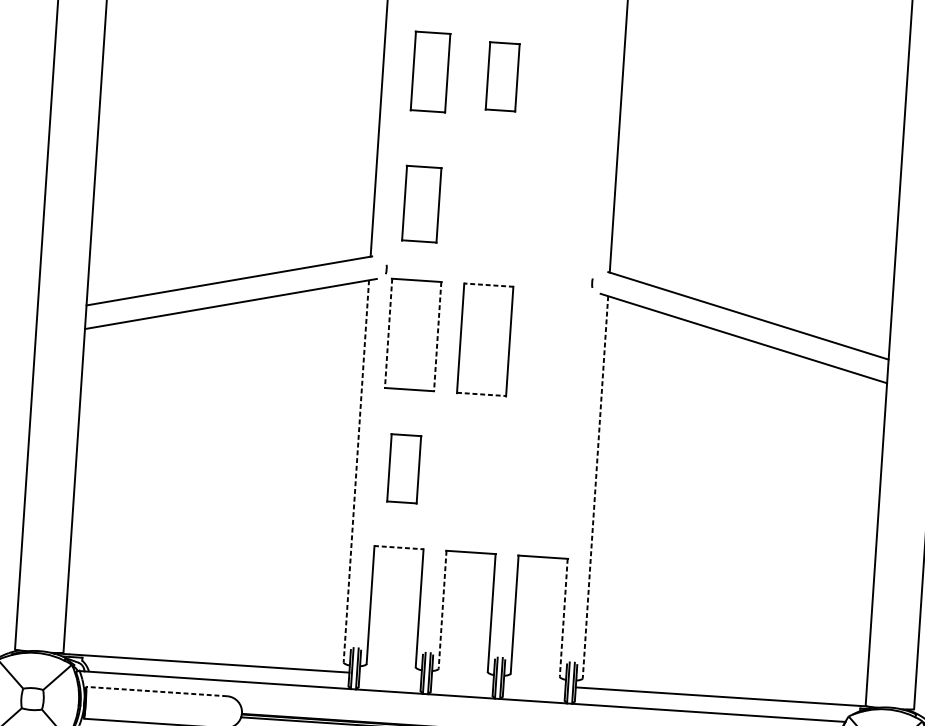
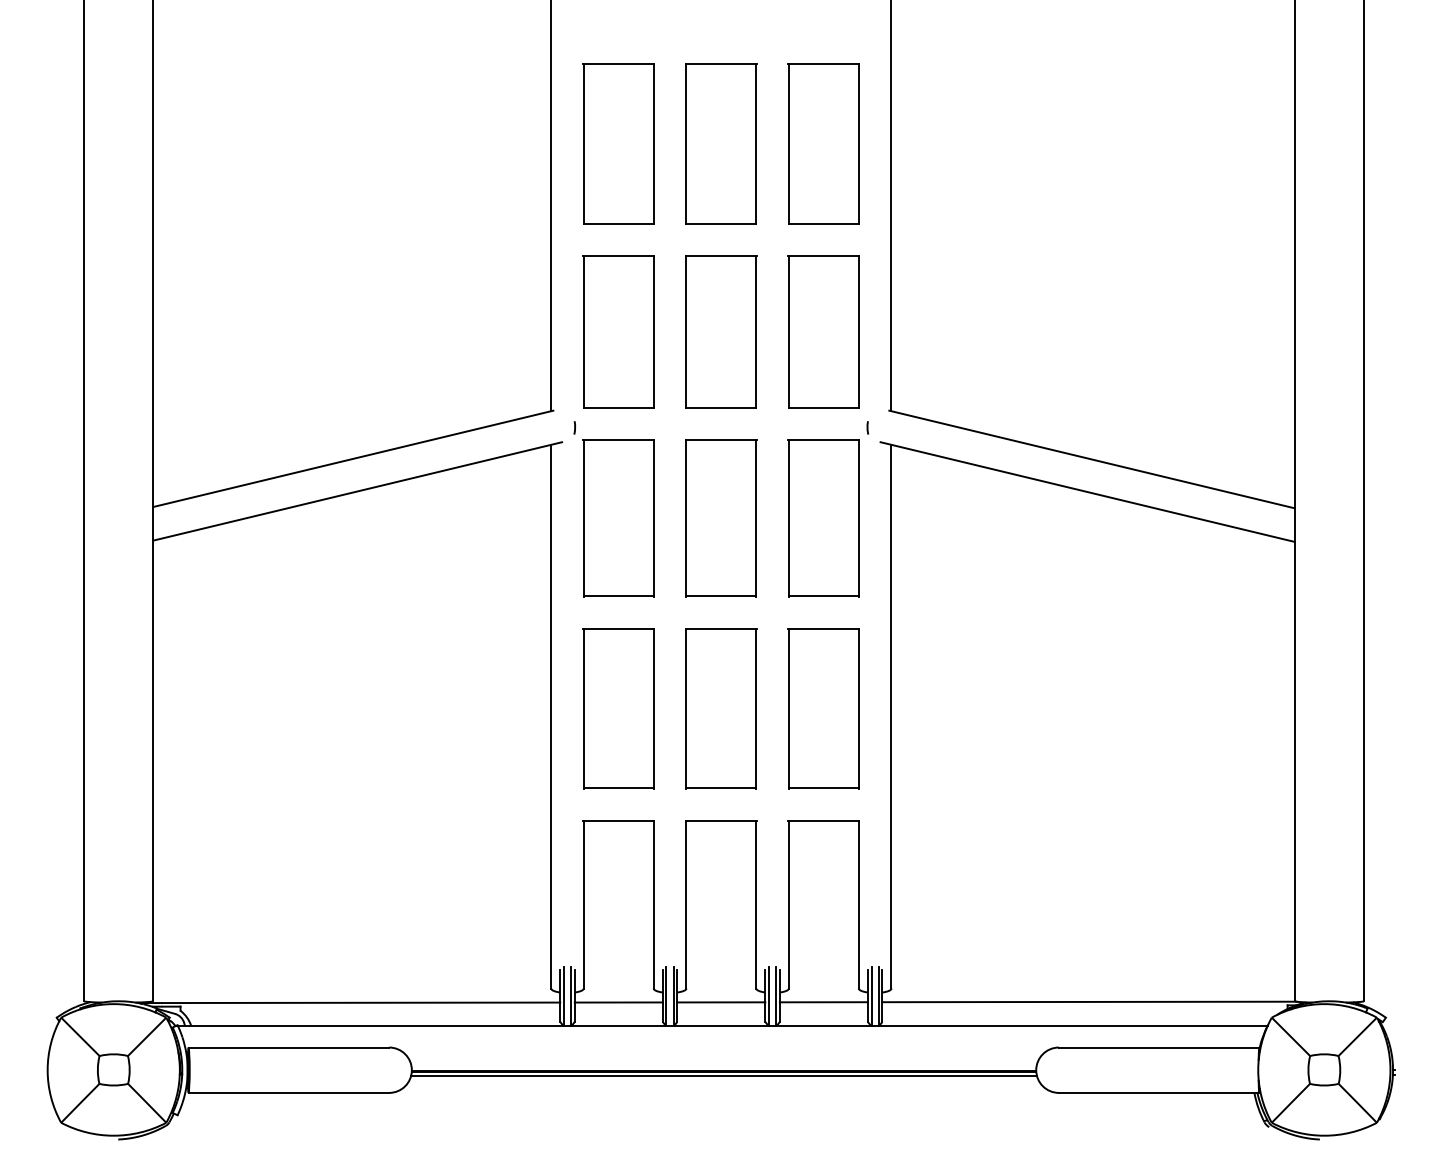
part: (430, 71) -> (618, 143), size x1.43
part: (502, 76) -> (721, 143), size x1.67
part: (574, 81) -> (823, 143), added
part: (421, 203) -> (618, 331), size x1.43
part: (494, 208) -> (721, 331), added
part: (565, 213) -> (823, 331), added
line: (488, 285) -> (721, 440), dashed -> solid
line: (388, 333) -> (583, 518), dashed -> solid
line: (437, 336) -> (653, 518), dashed -> solid
part: (556, 344) -> (823, 518), added
line: (481, 394) -> (721, 595), dashed -> solid
part: (404, 468) -> (618, 708), size x1.67
line: (356, 471) -> (551, 716), dashed -> solid
part: (476, 473) -> (721, 708), added
part: (548, 478) -> (823, 708), added
line: (595, 487) -> (891, 716), dashed -> solid
line: (398, 547) -> (618, 820), dashed -> solid
line: (442, 609) -> (686, 904), dashed -> solid
line: (563, 617) -> (858, 904), dashed -> solid
line: (390, 675) -> (618, 1002), added
line: (462, 680) -> (721, 1002), added
line: (534, 684) -> (823, 1002), added
line: (156, 691) -> (288, 1047), dashed -> solid

